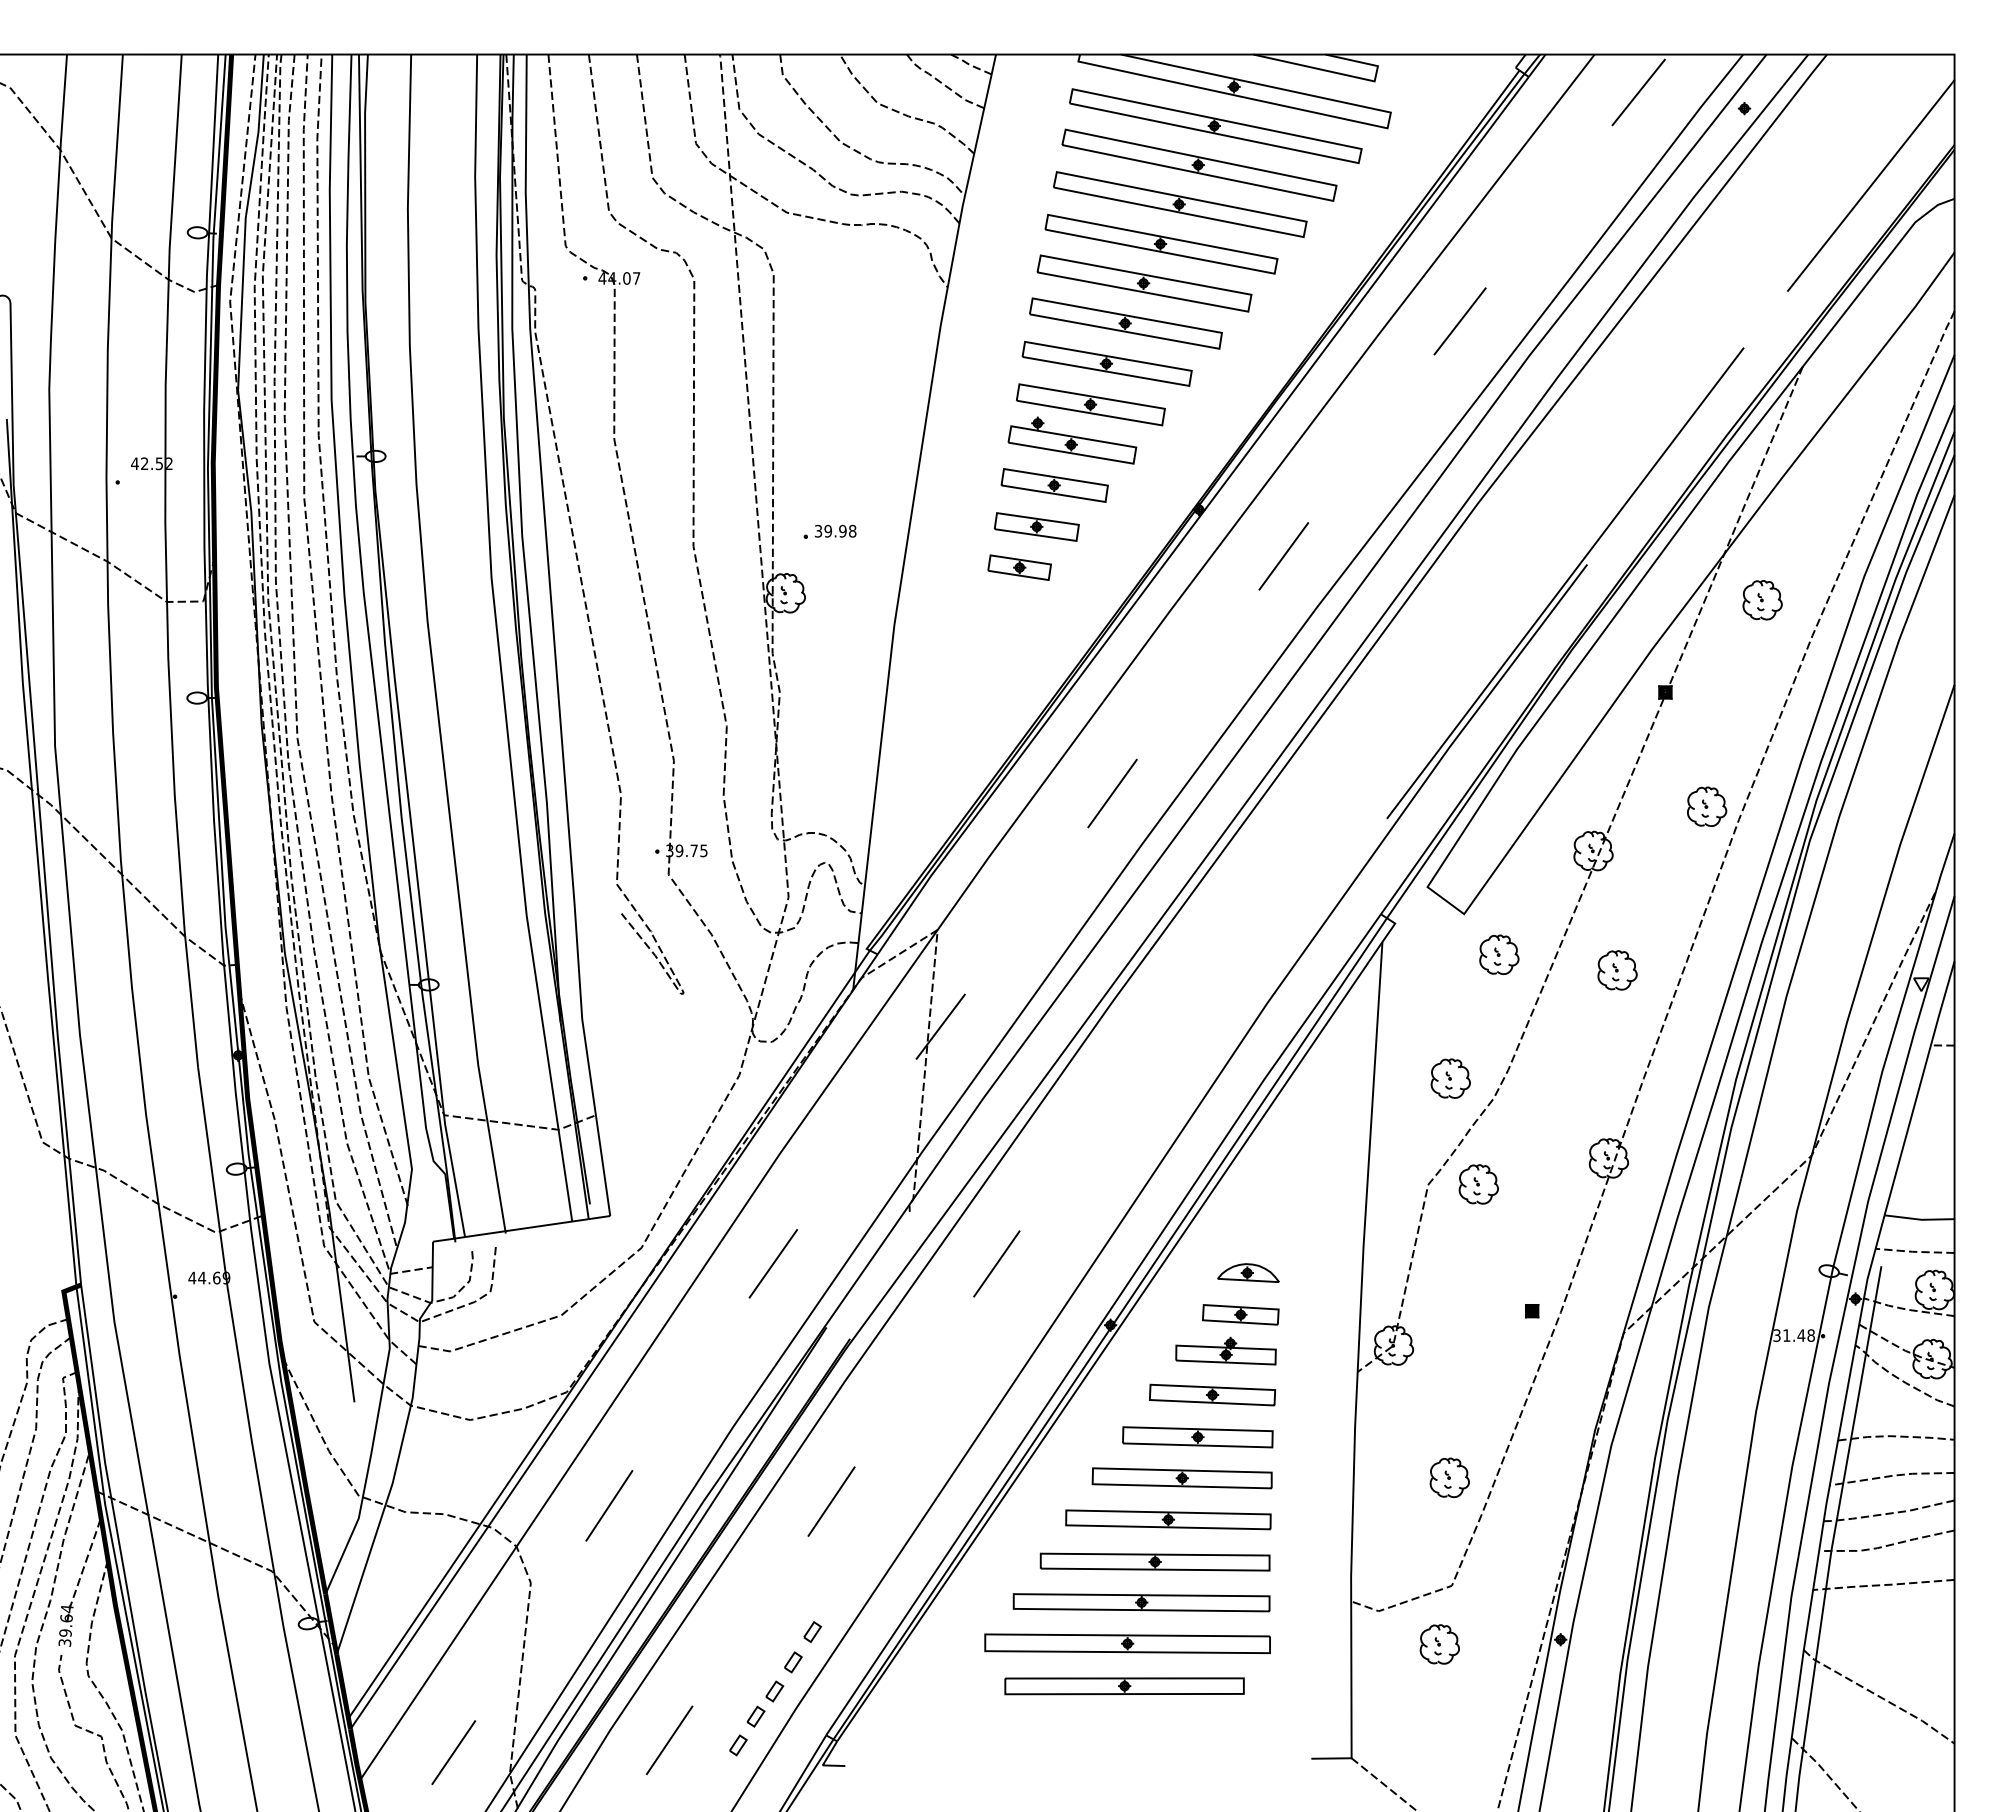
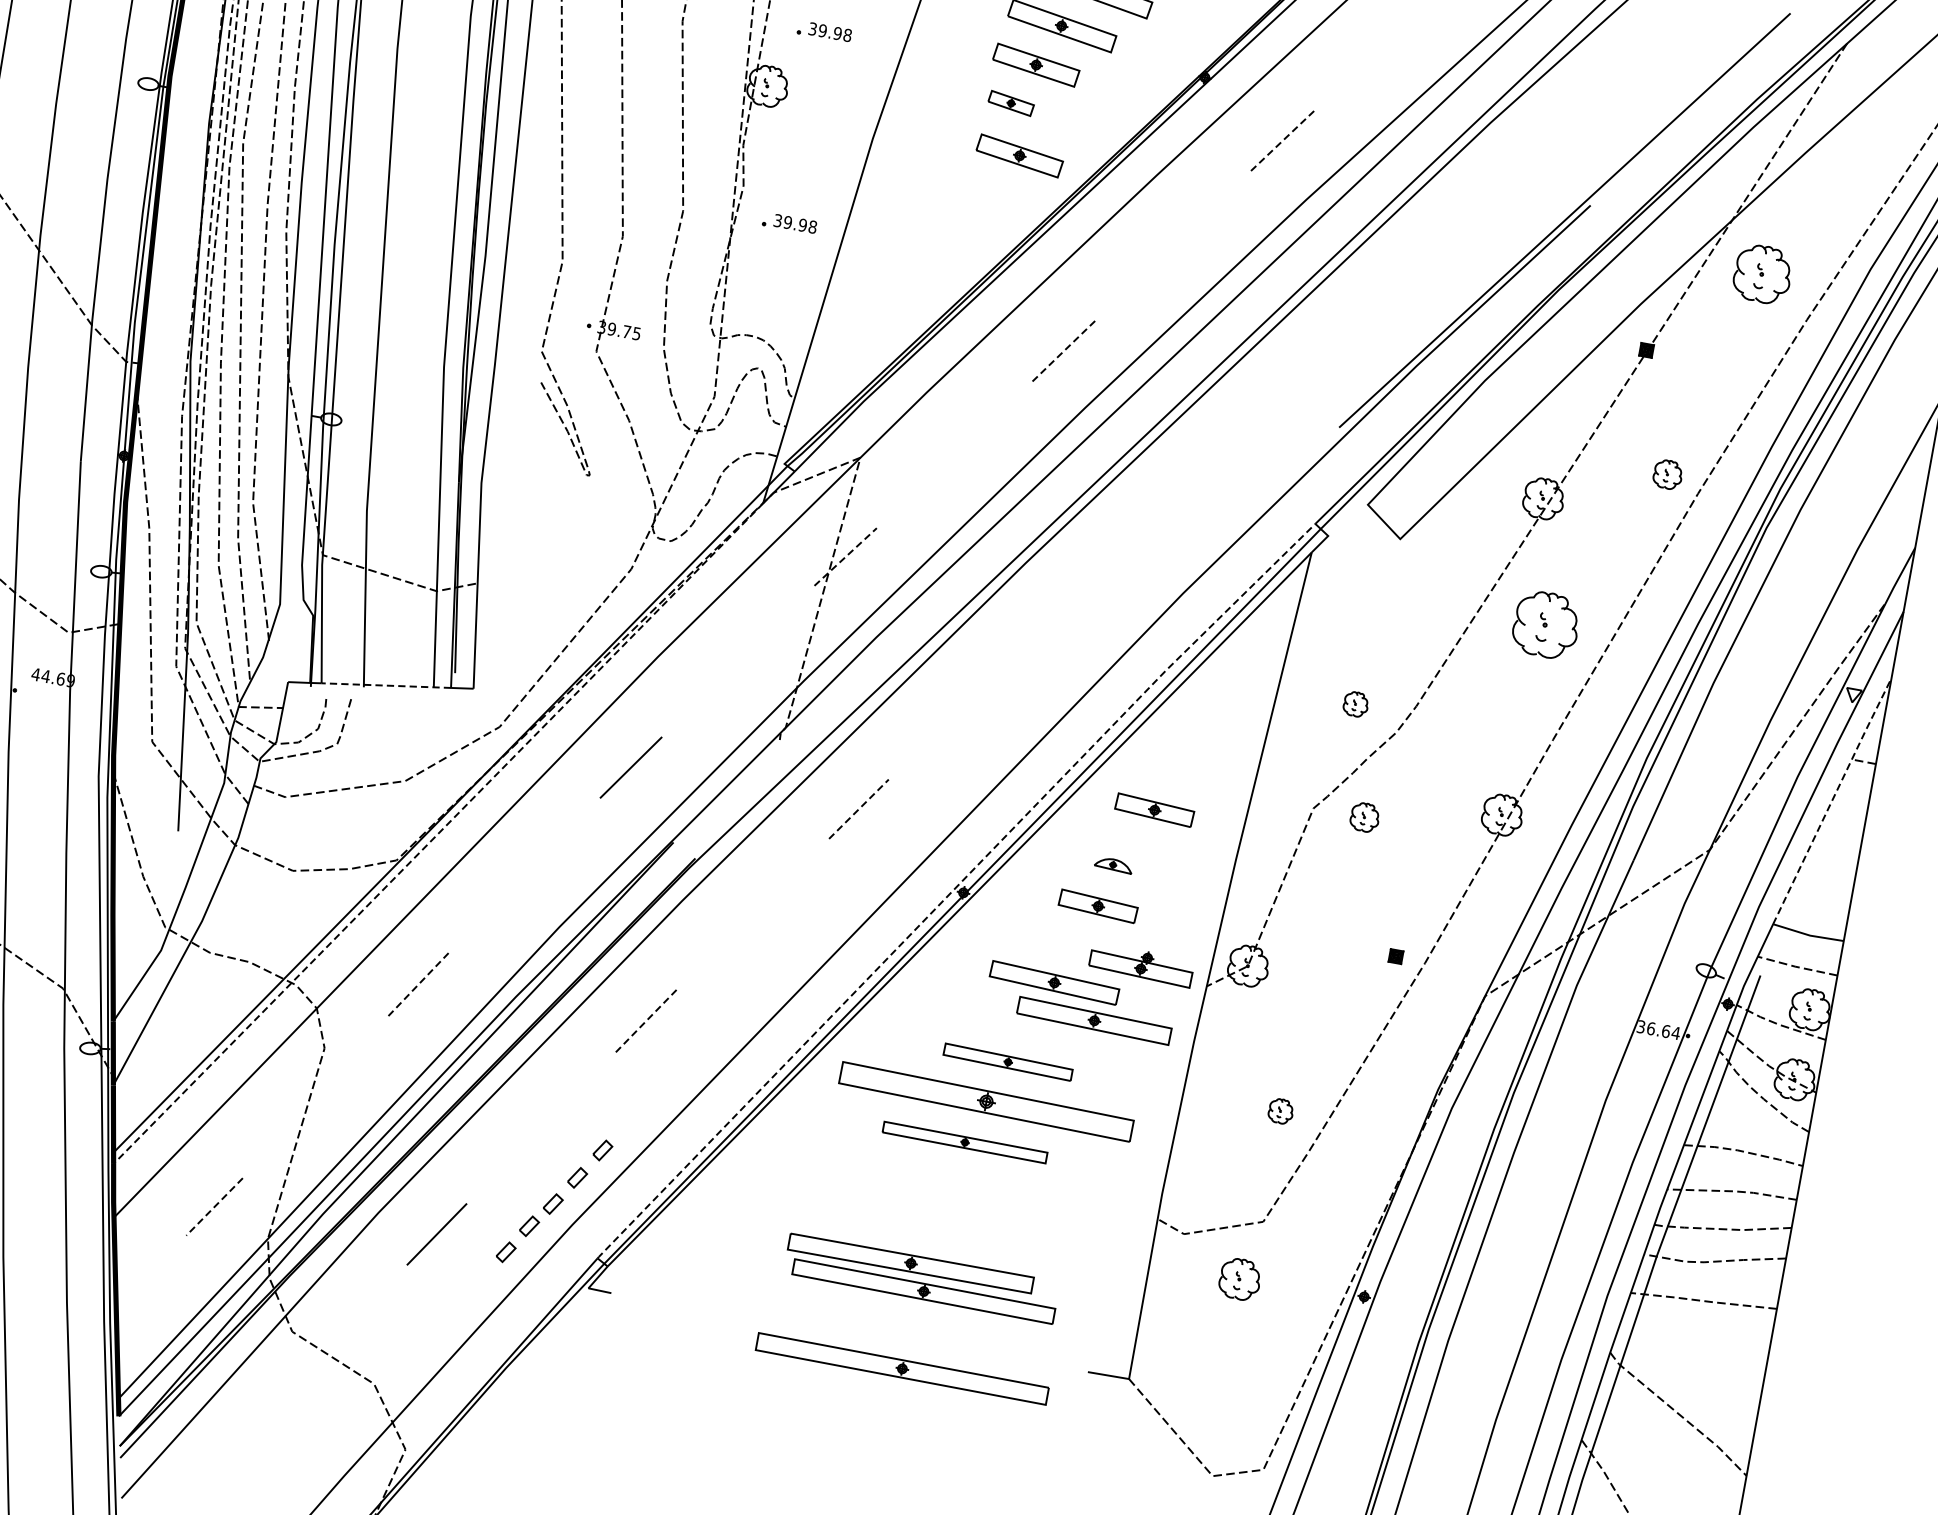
line: (1284, 555) -> (1283, 140), solid -> dashed
part: (1019, 567) -> (1011, 103), size x0.7
part: (1762, 600) -> (1762, 274), size x1.4
part: (1036, 615) -> (1019, 155), added
part: (829, 719) -> (789, 223), added
line: (1112, 793) -> (1064, 350), solid -> dashed
part: (1707, 806) -> (1668, 474), size x0.7
part: (1499, 954) -> (1428, 586), removed
part: (1617, 970) -> (1546, 625), size x1.6
line: (940, 1026) -> (845, 556), solid -> dashed
part: (1450, 1078) -> (1355, 704), size x0.6
line: (1919, 1087) -> (1832, 800), solid -> dashed
part: (1478, 1184) -> (1364, 817), size x0.7
part: (1277, 1213) -> (1154, 809), added
line: (526, 1228) -> (385, 685), solid -> dashed
line: (996, 1263) -> (858, 808), solid -> dashed
part: (1248, 1272) -> (1113, 864), size x0.6
line: (1101, 1323) -> (954, 889), solid -> dashed
text: (1799, 1335) -> (1664, 1030), 31.48 -> 36.64
part: (1225, 1350) -> (1141, 964), moved
line: (601, 1359) -> (438, 833), solid -> dashed
part: (1197, 1437) -> (1093, 1021), moved
part: (1449, 1477) -> (1280, 1110), size x0.6
part: (1181, 1478) -> (1007, 1062), size x0.7
line: (831, 1501) -> (646, 1020), solid -> dashed
line: (609, 1505) -> (419, 983), solid -> dashed
part: (1168, 1519) -> (986, 1101), size x1.4
part: (1154, 1561) -> (964, 1141), size x0.7
part: (1141, 1602) -> (923, 1291), moved
part: (1127, 1643) -> (902, 1368), moved
line: (453, 1752) -> (214, 1206), solid -> dashed

